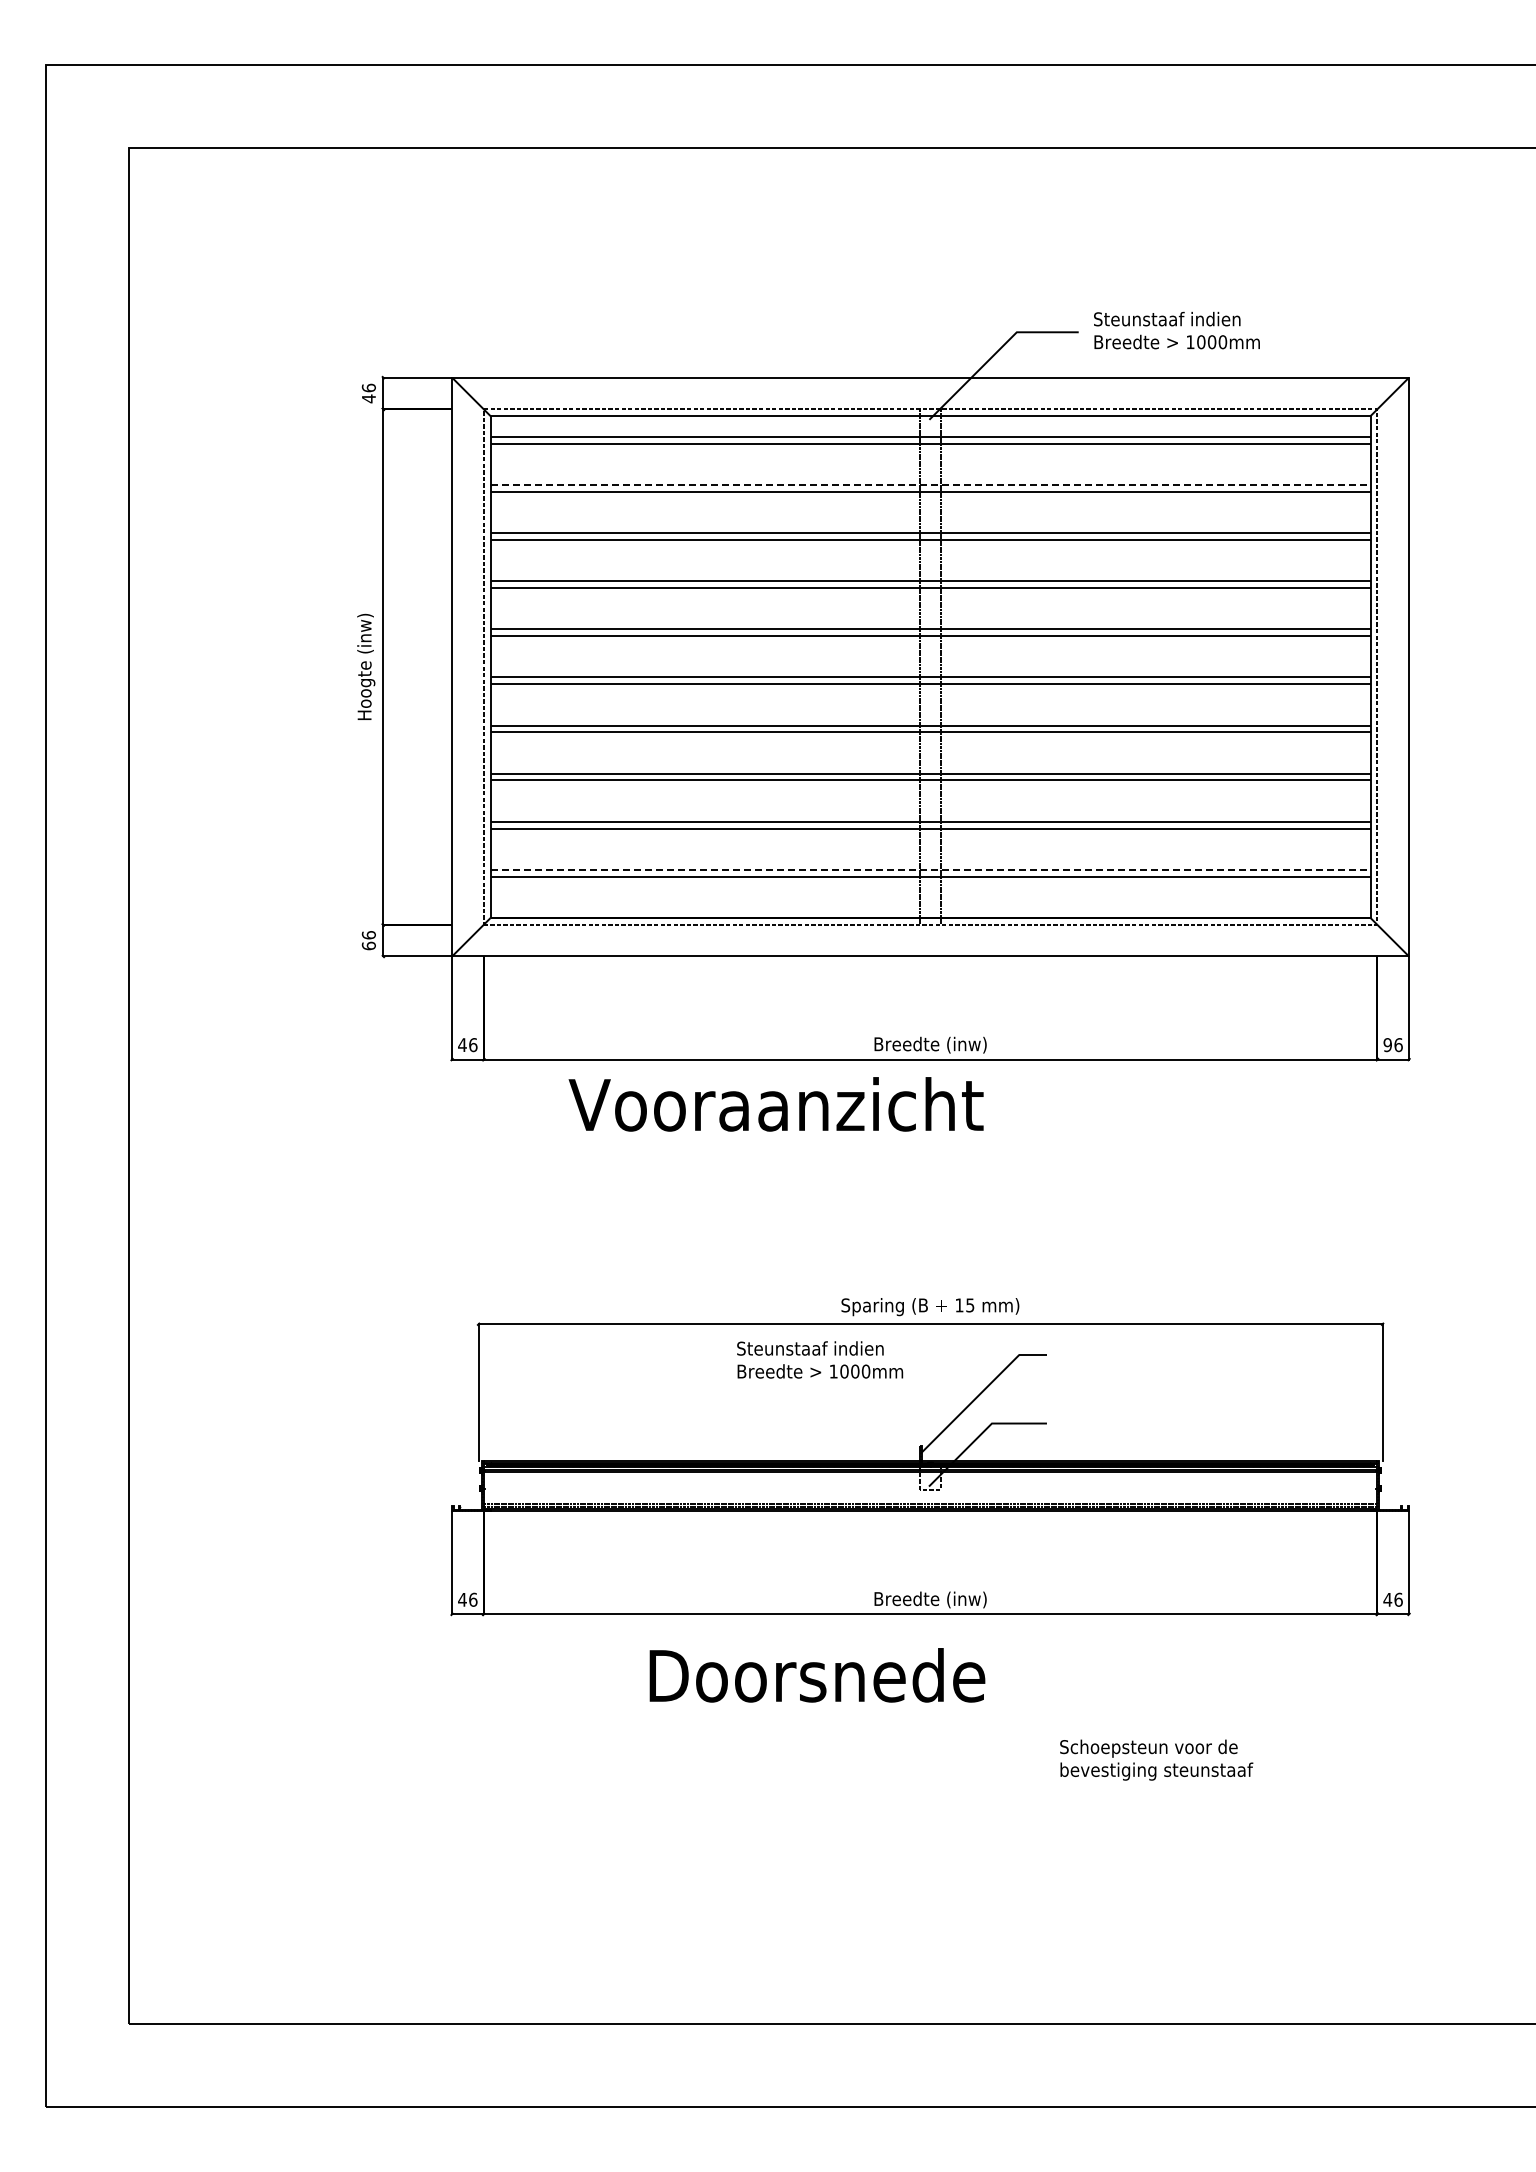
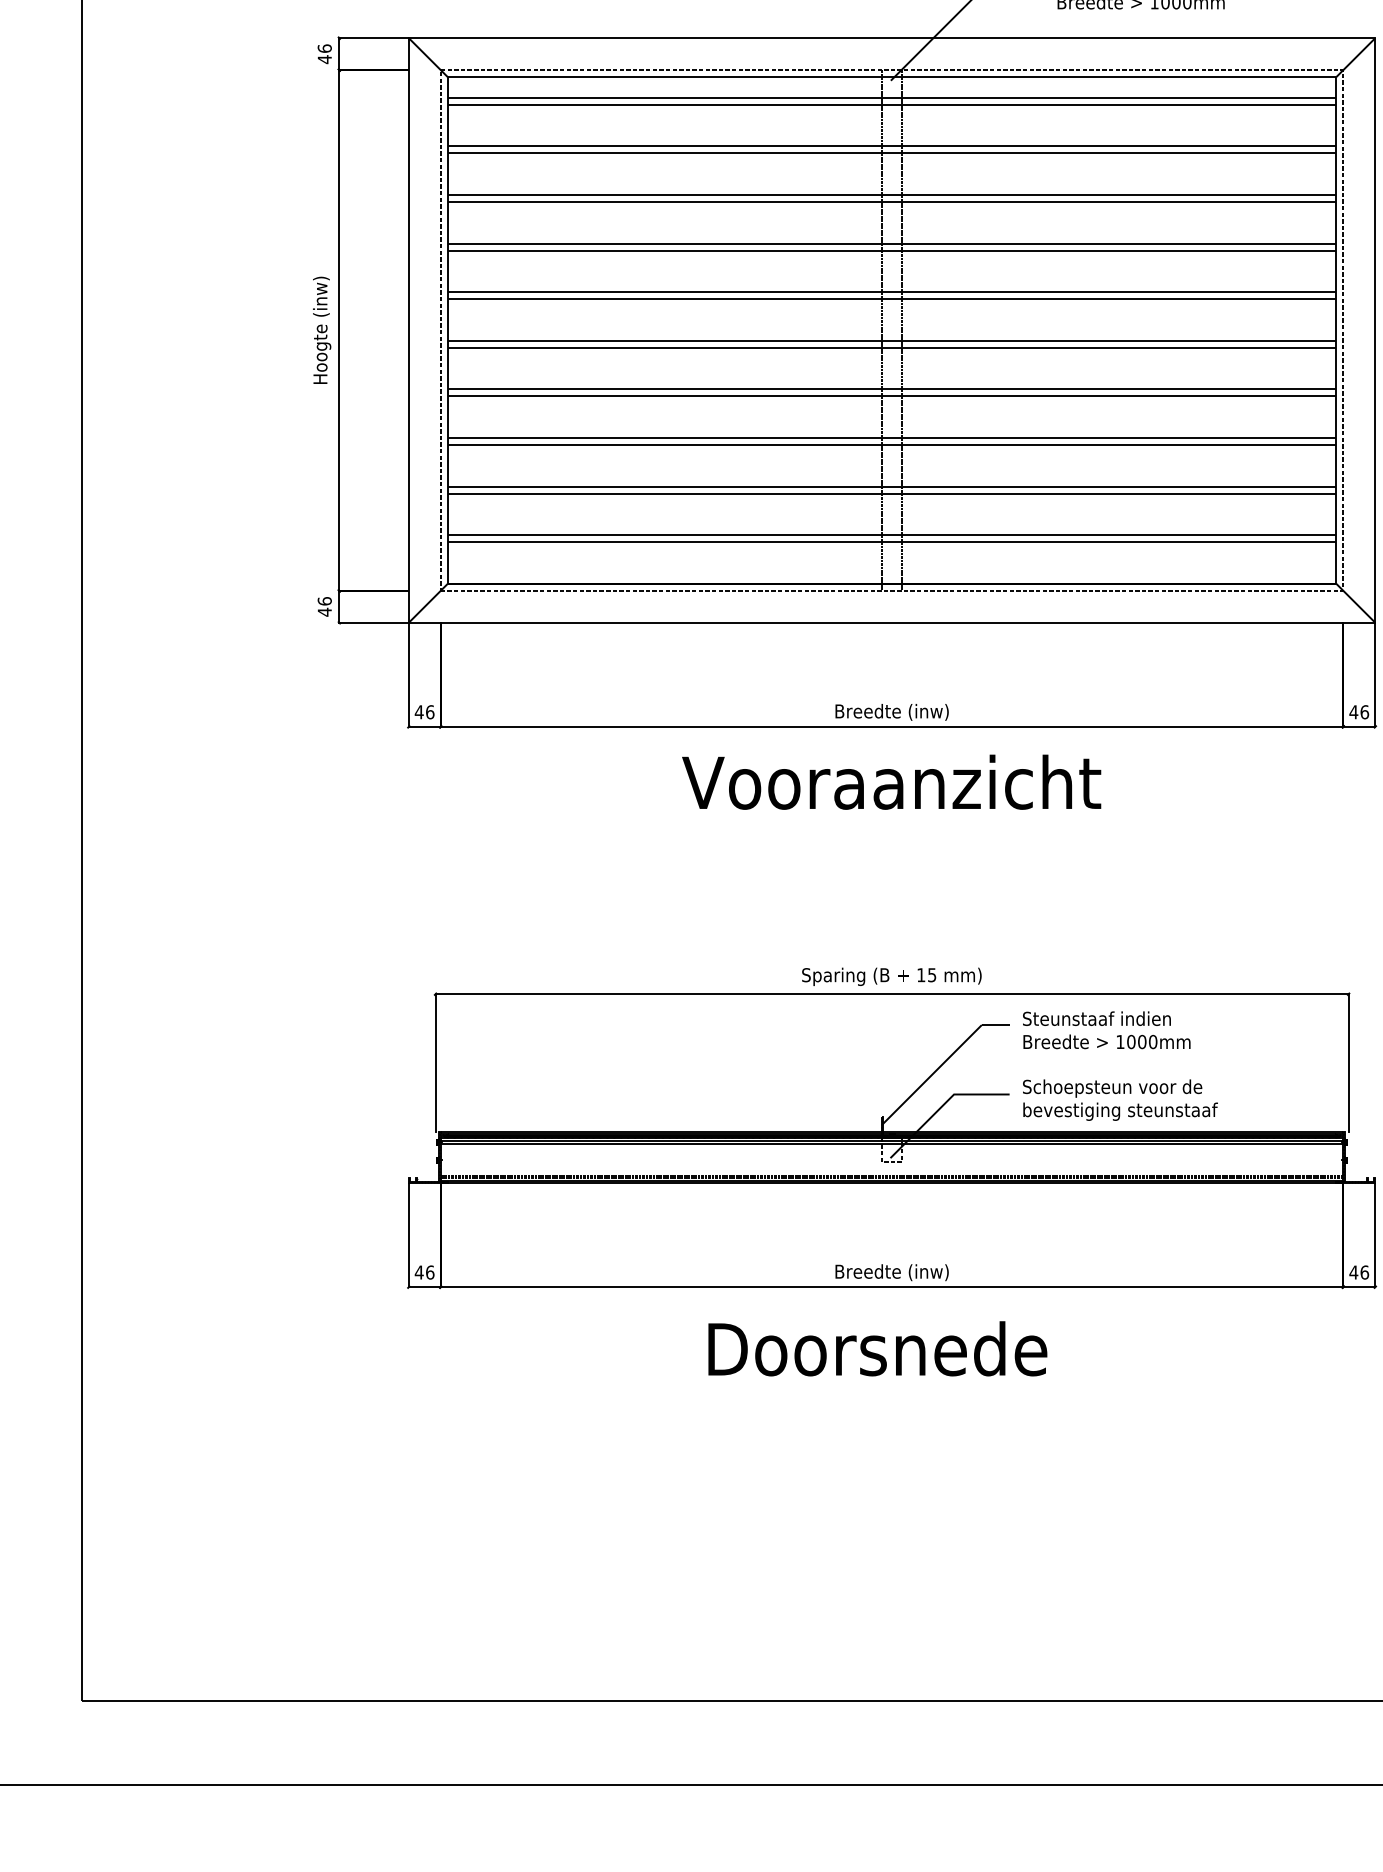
line: (930, 484) -> (891, 146), dashed -> solid
line: (930, 869) -> (891, 534), dashed -> solid
text: (368, 945) -> (324, 611), 66 -> 46
text: (1387, 1045) -> (1353, 712), 96 -> 46
text: (775, 1104) -> (890, 782), moved
text: (820, 1359) -> (1107, 1029), moved
text: (817, 1675) -> (877, 1348), moved
text: (1156, 1759) -> (1120, 1099), moved

